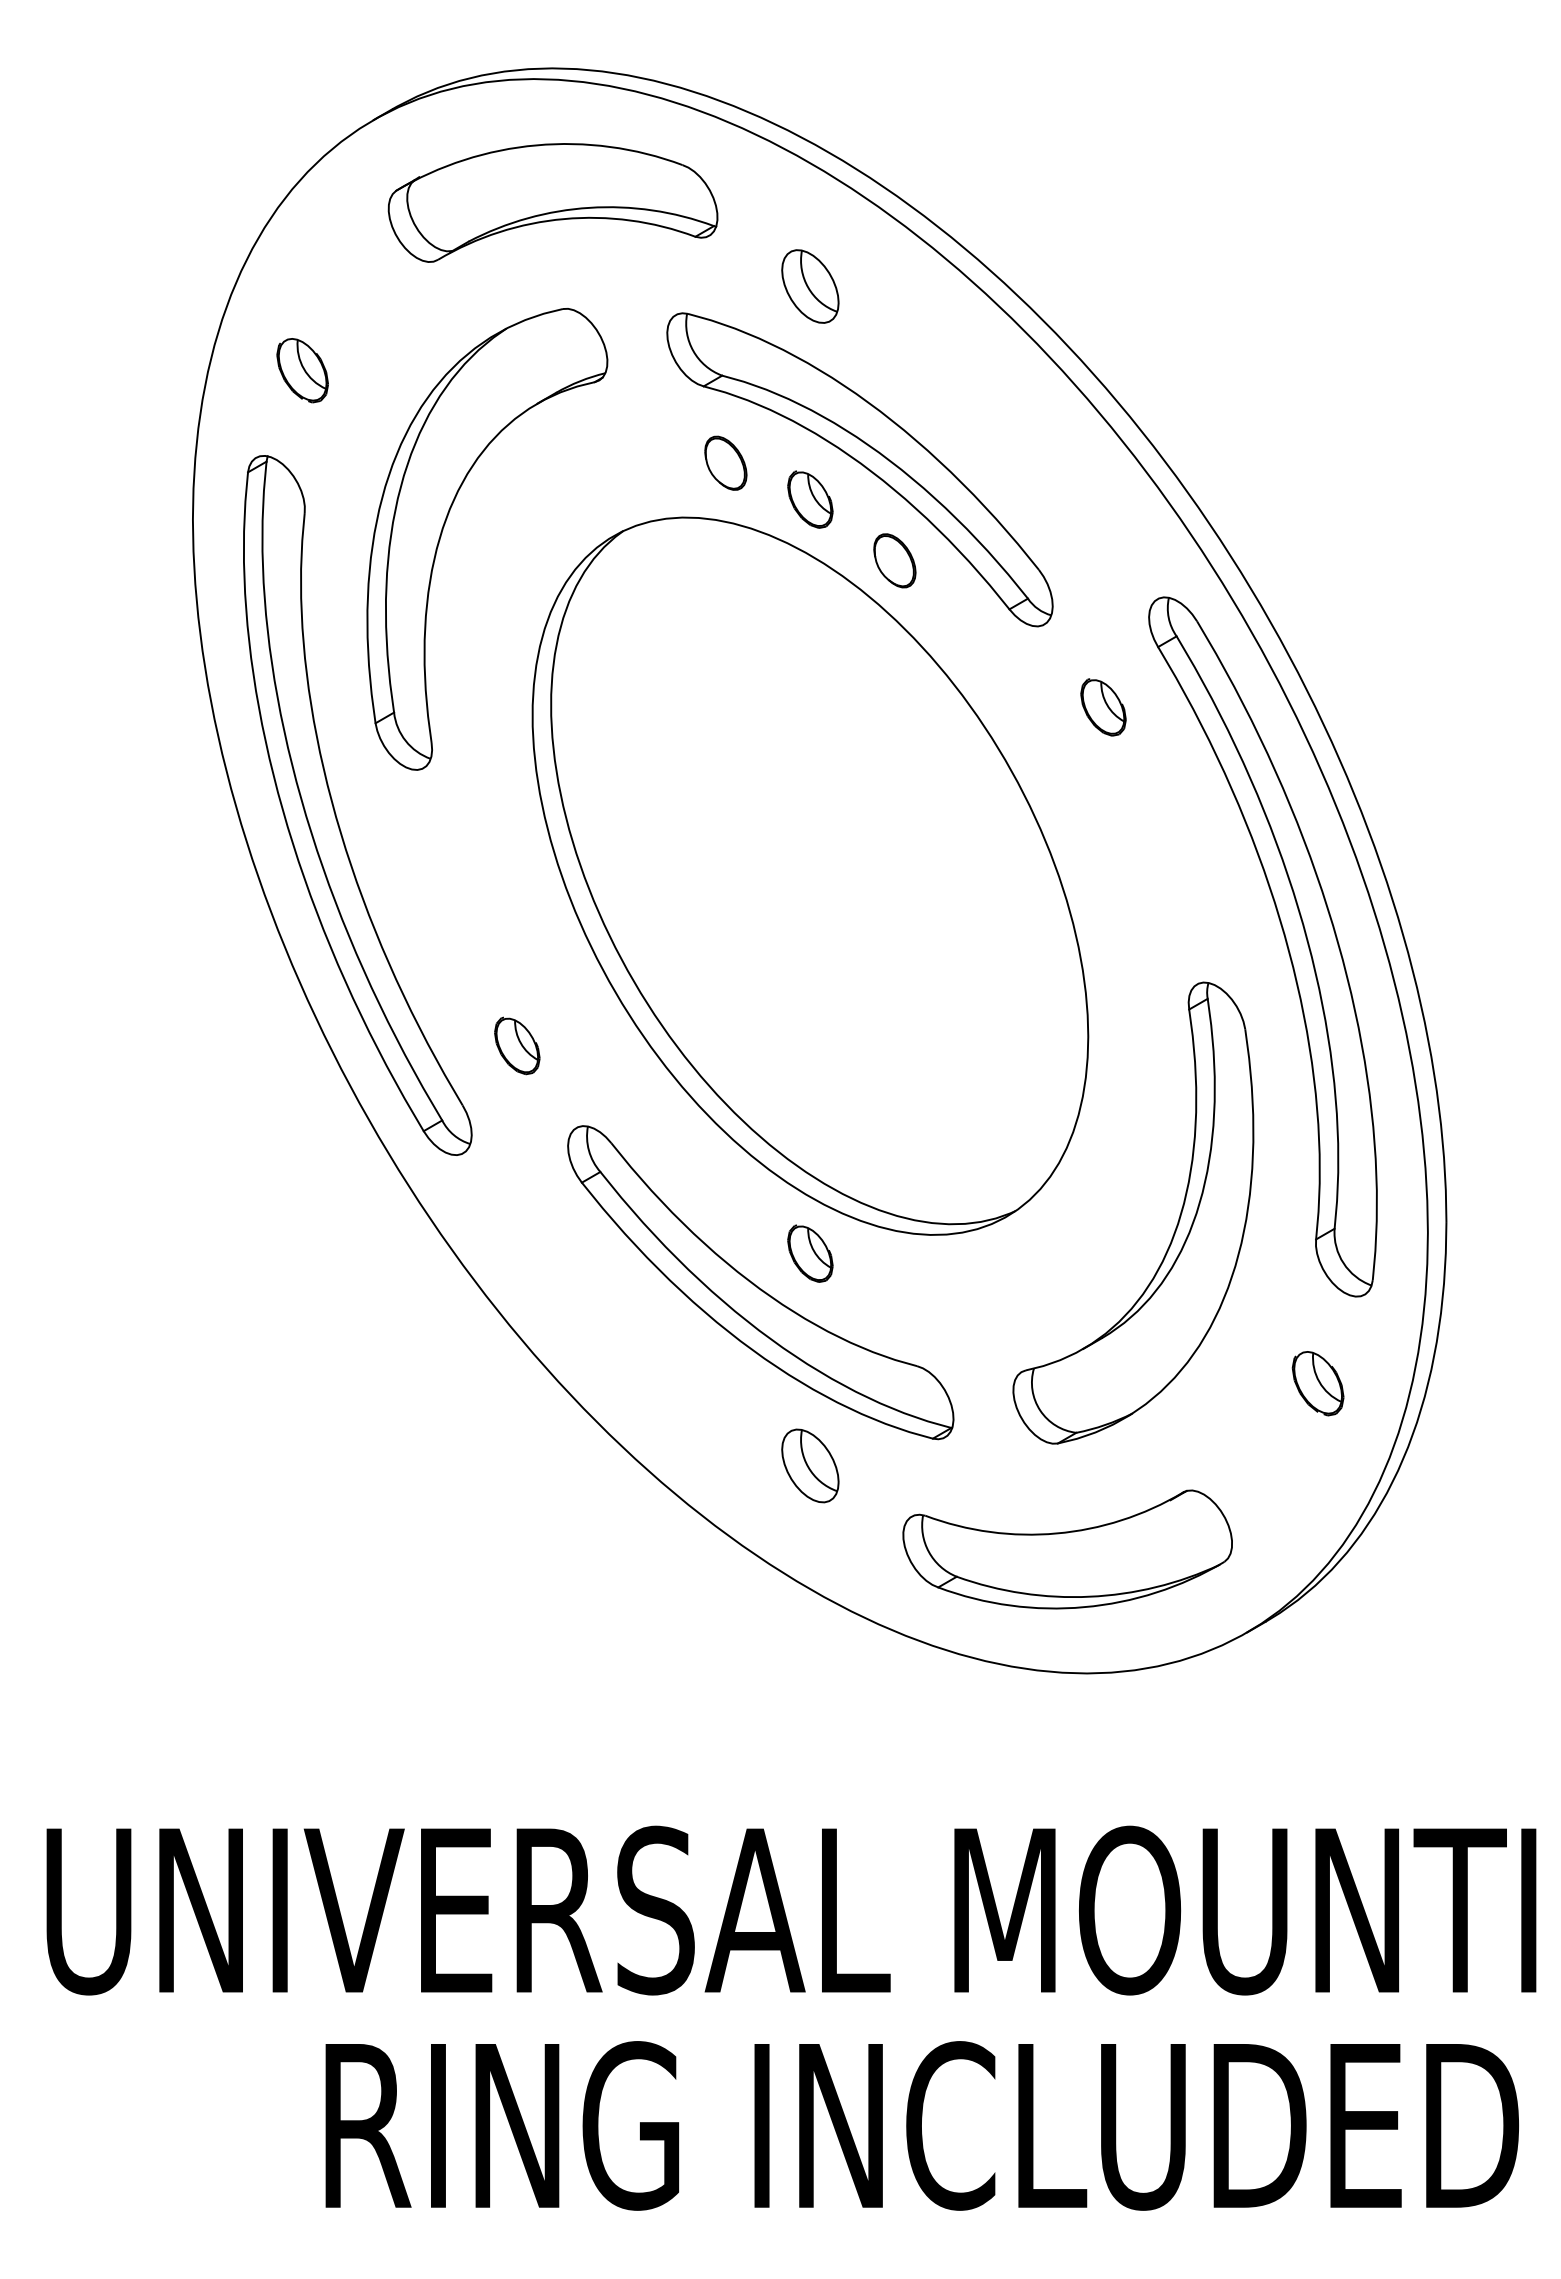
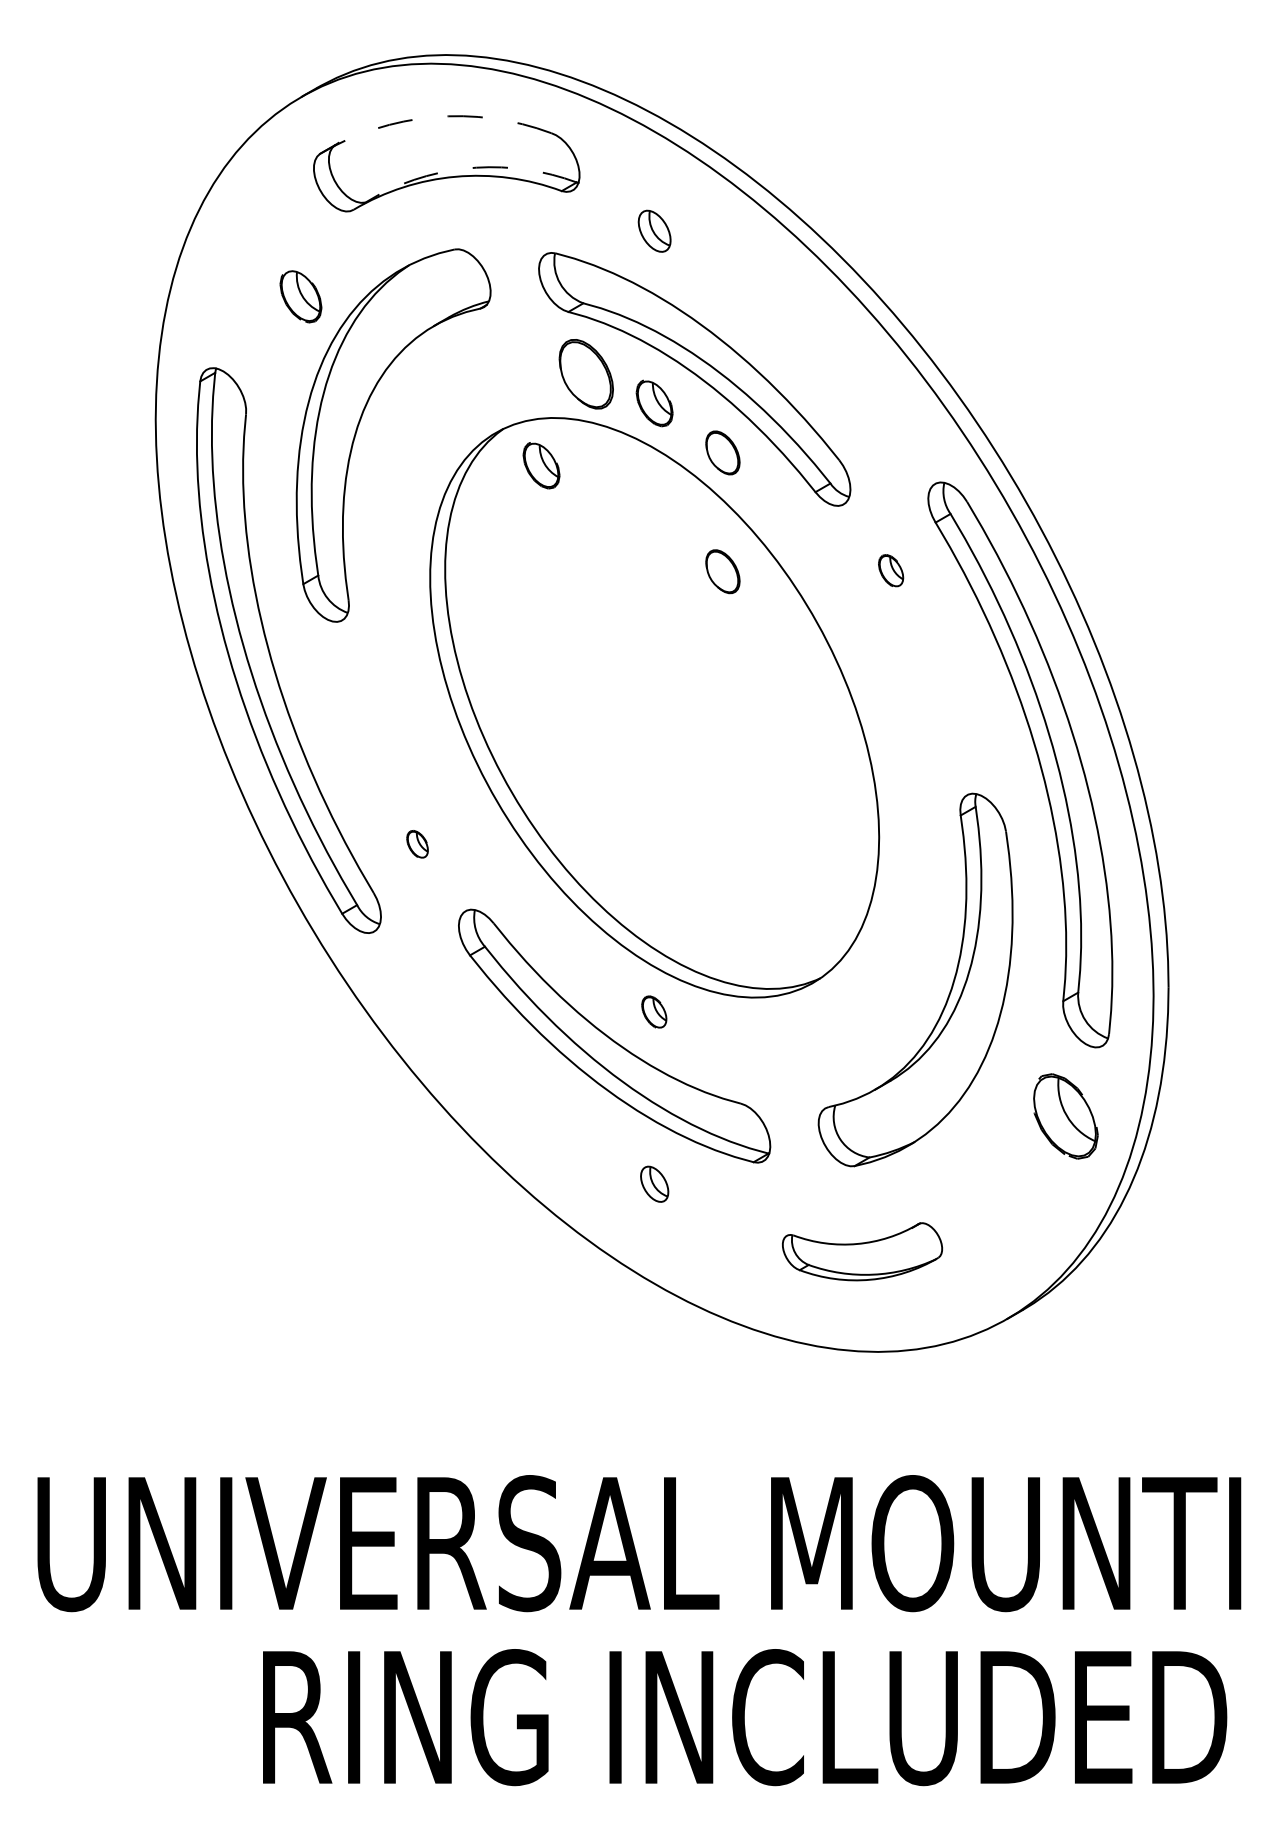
arc: (536, 145) -> (433, 117), solid -> dashed
arc: (589, 207) -> (476, 167), solid -> dashed
part: (810, 286) -> (654, 231), size x0.7
part: (302, 370) -> (300, 296), moved
part: (725, 462) -> (586, 373), size x1.6
part: (670, 576) -> (541, 465), added
part: (894, 707) -> (722, 571), added
part: (1103, 707) -> (891, 571), size x0.7
part: (517, 1045) -> (417, 844), size x0.6
part: (810, 1253) -> (654, 1012), size x0.7
part: (1317, 1383) -> (1064, 1117), size x1.6
part: (810, 1465) -> (654, 1183), size x0.6
part: (1067, 1549) -> (862, 1251), size x0.6

